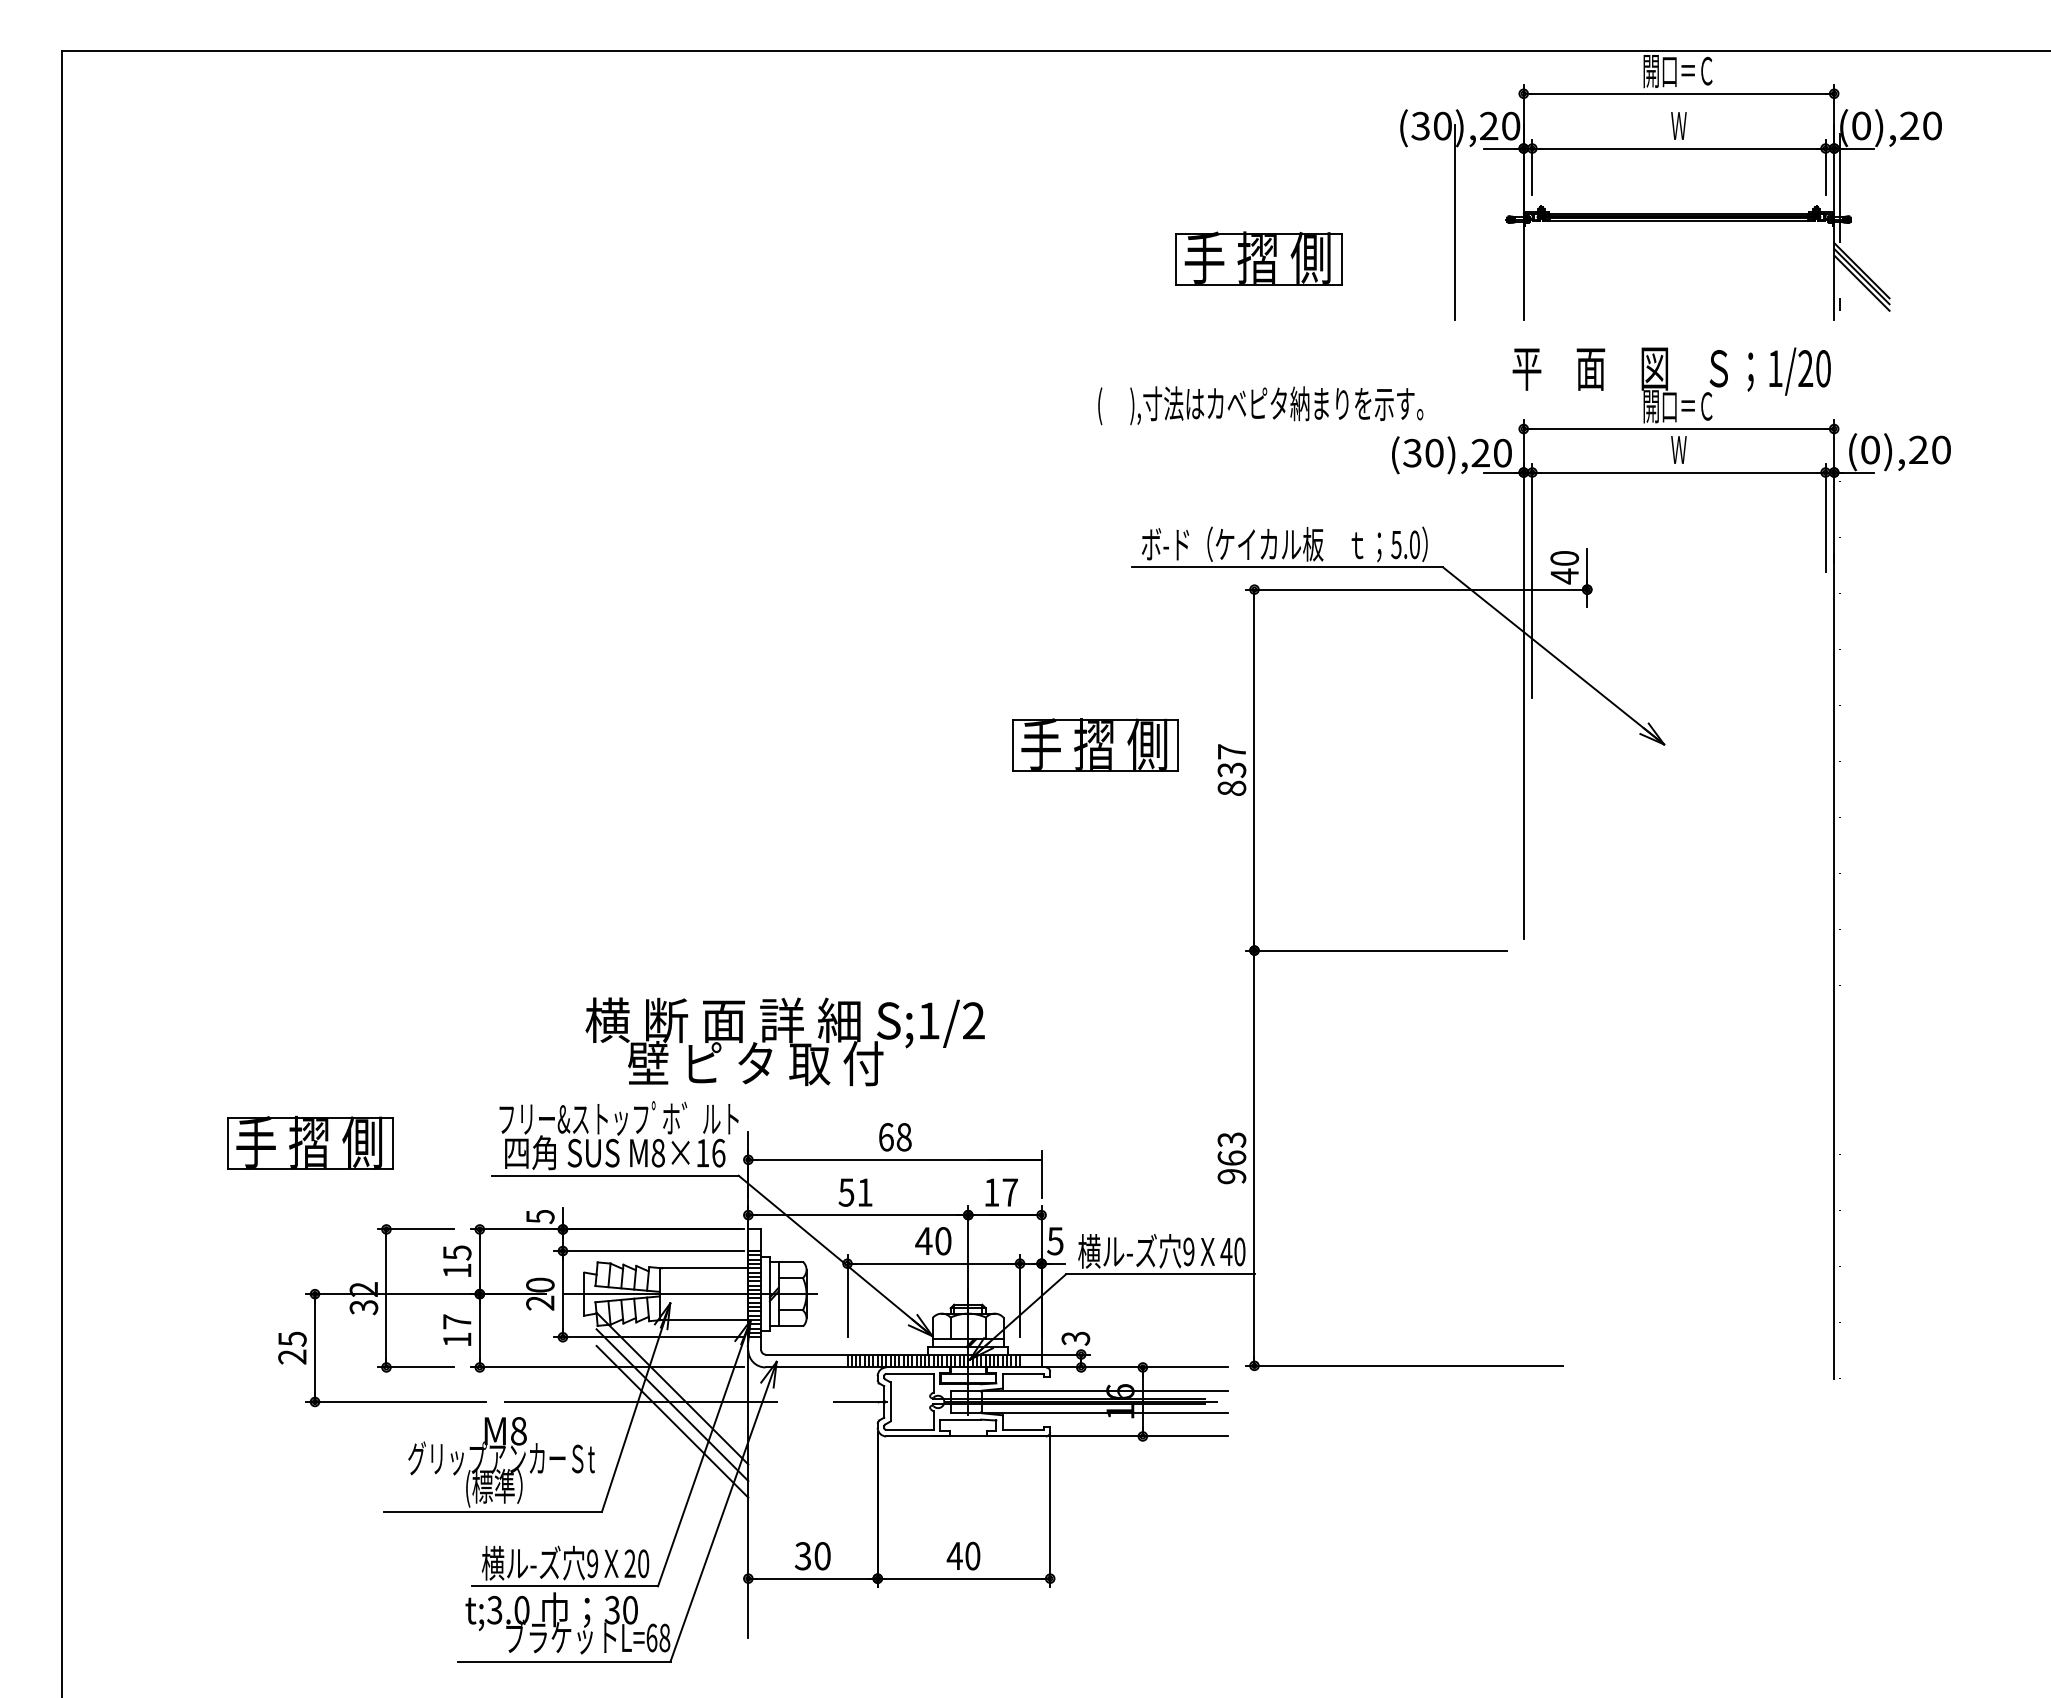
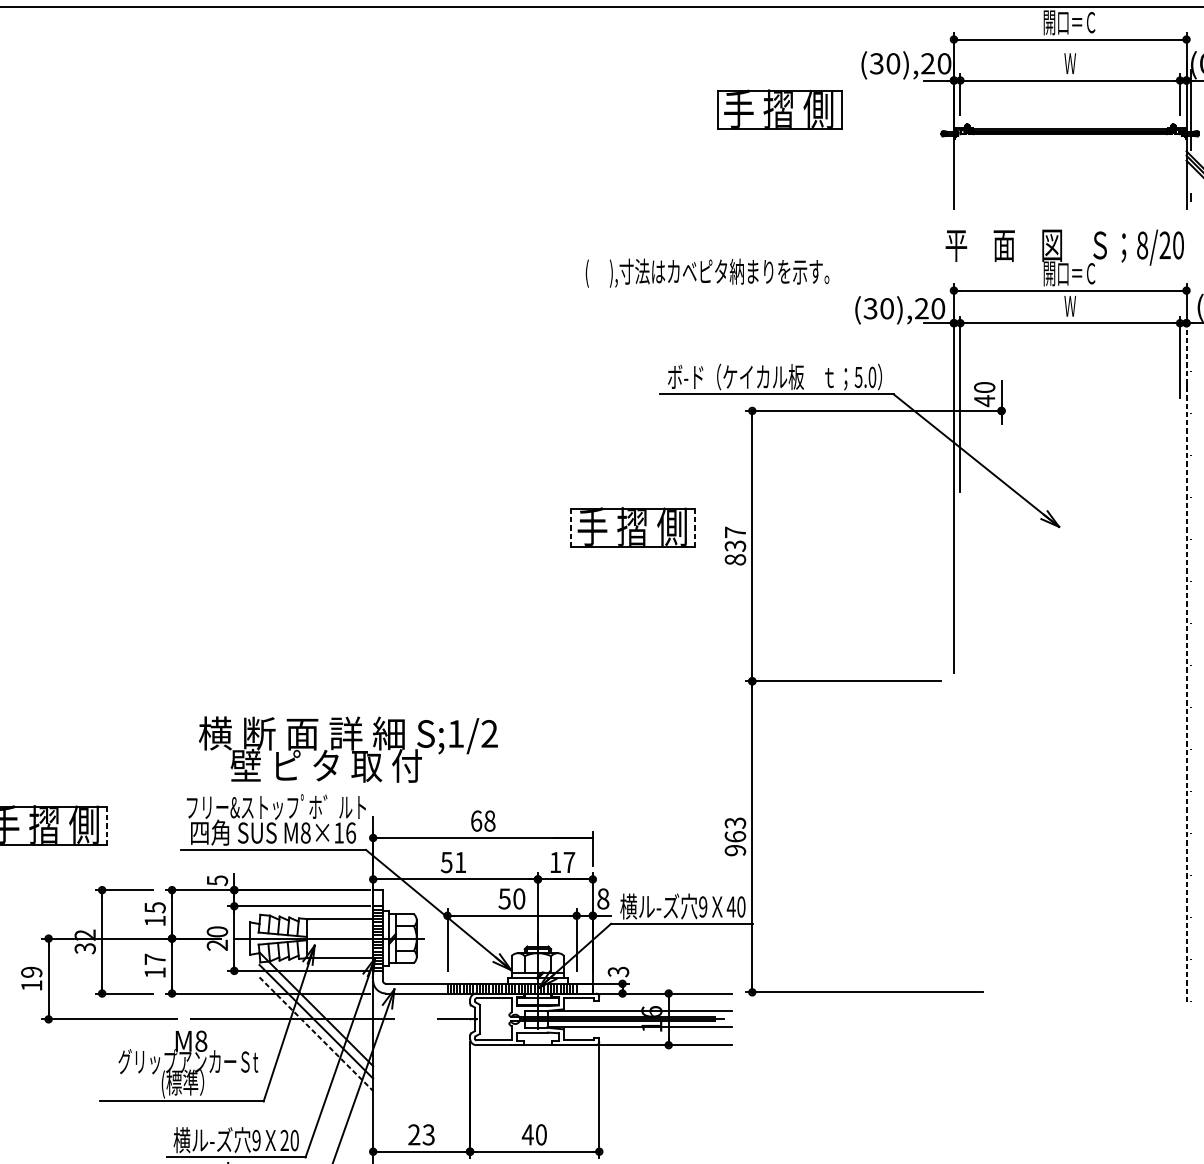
line: (1454, 221) -> (902, 135), removed
part: (1258, 258) -> (779, 109), moved
text: (1775, 368) -> (1142, 245), 1/20 -> 8/20
text: (1260, 405) -> (707, 273), moved
line: (1012, 745) -> (571, 527), solid -> dashed
line: (1178, 746) -> (695, 528), solid -> dashed
line: (1834, 925) -> (1186, 662), solid -> dashed
text: (784, 1041) -> (347, 749), moved
line: (393, 1144) -> (107, 826), solid -> dashed
text: (923, 1241) -> (504, 899), 40 -> 50
text: (1055, 1241) -> (603, 899), 5 -> 8
text: (292, 1347) -> (31, 978), 25 -> 19
line: (672, 1422) -> (316, 1034), solid -> dashed
text: (812, 1556) -> (421, 1135), 30 -> 23

